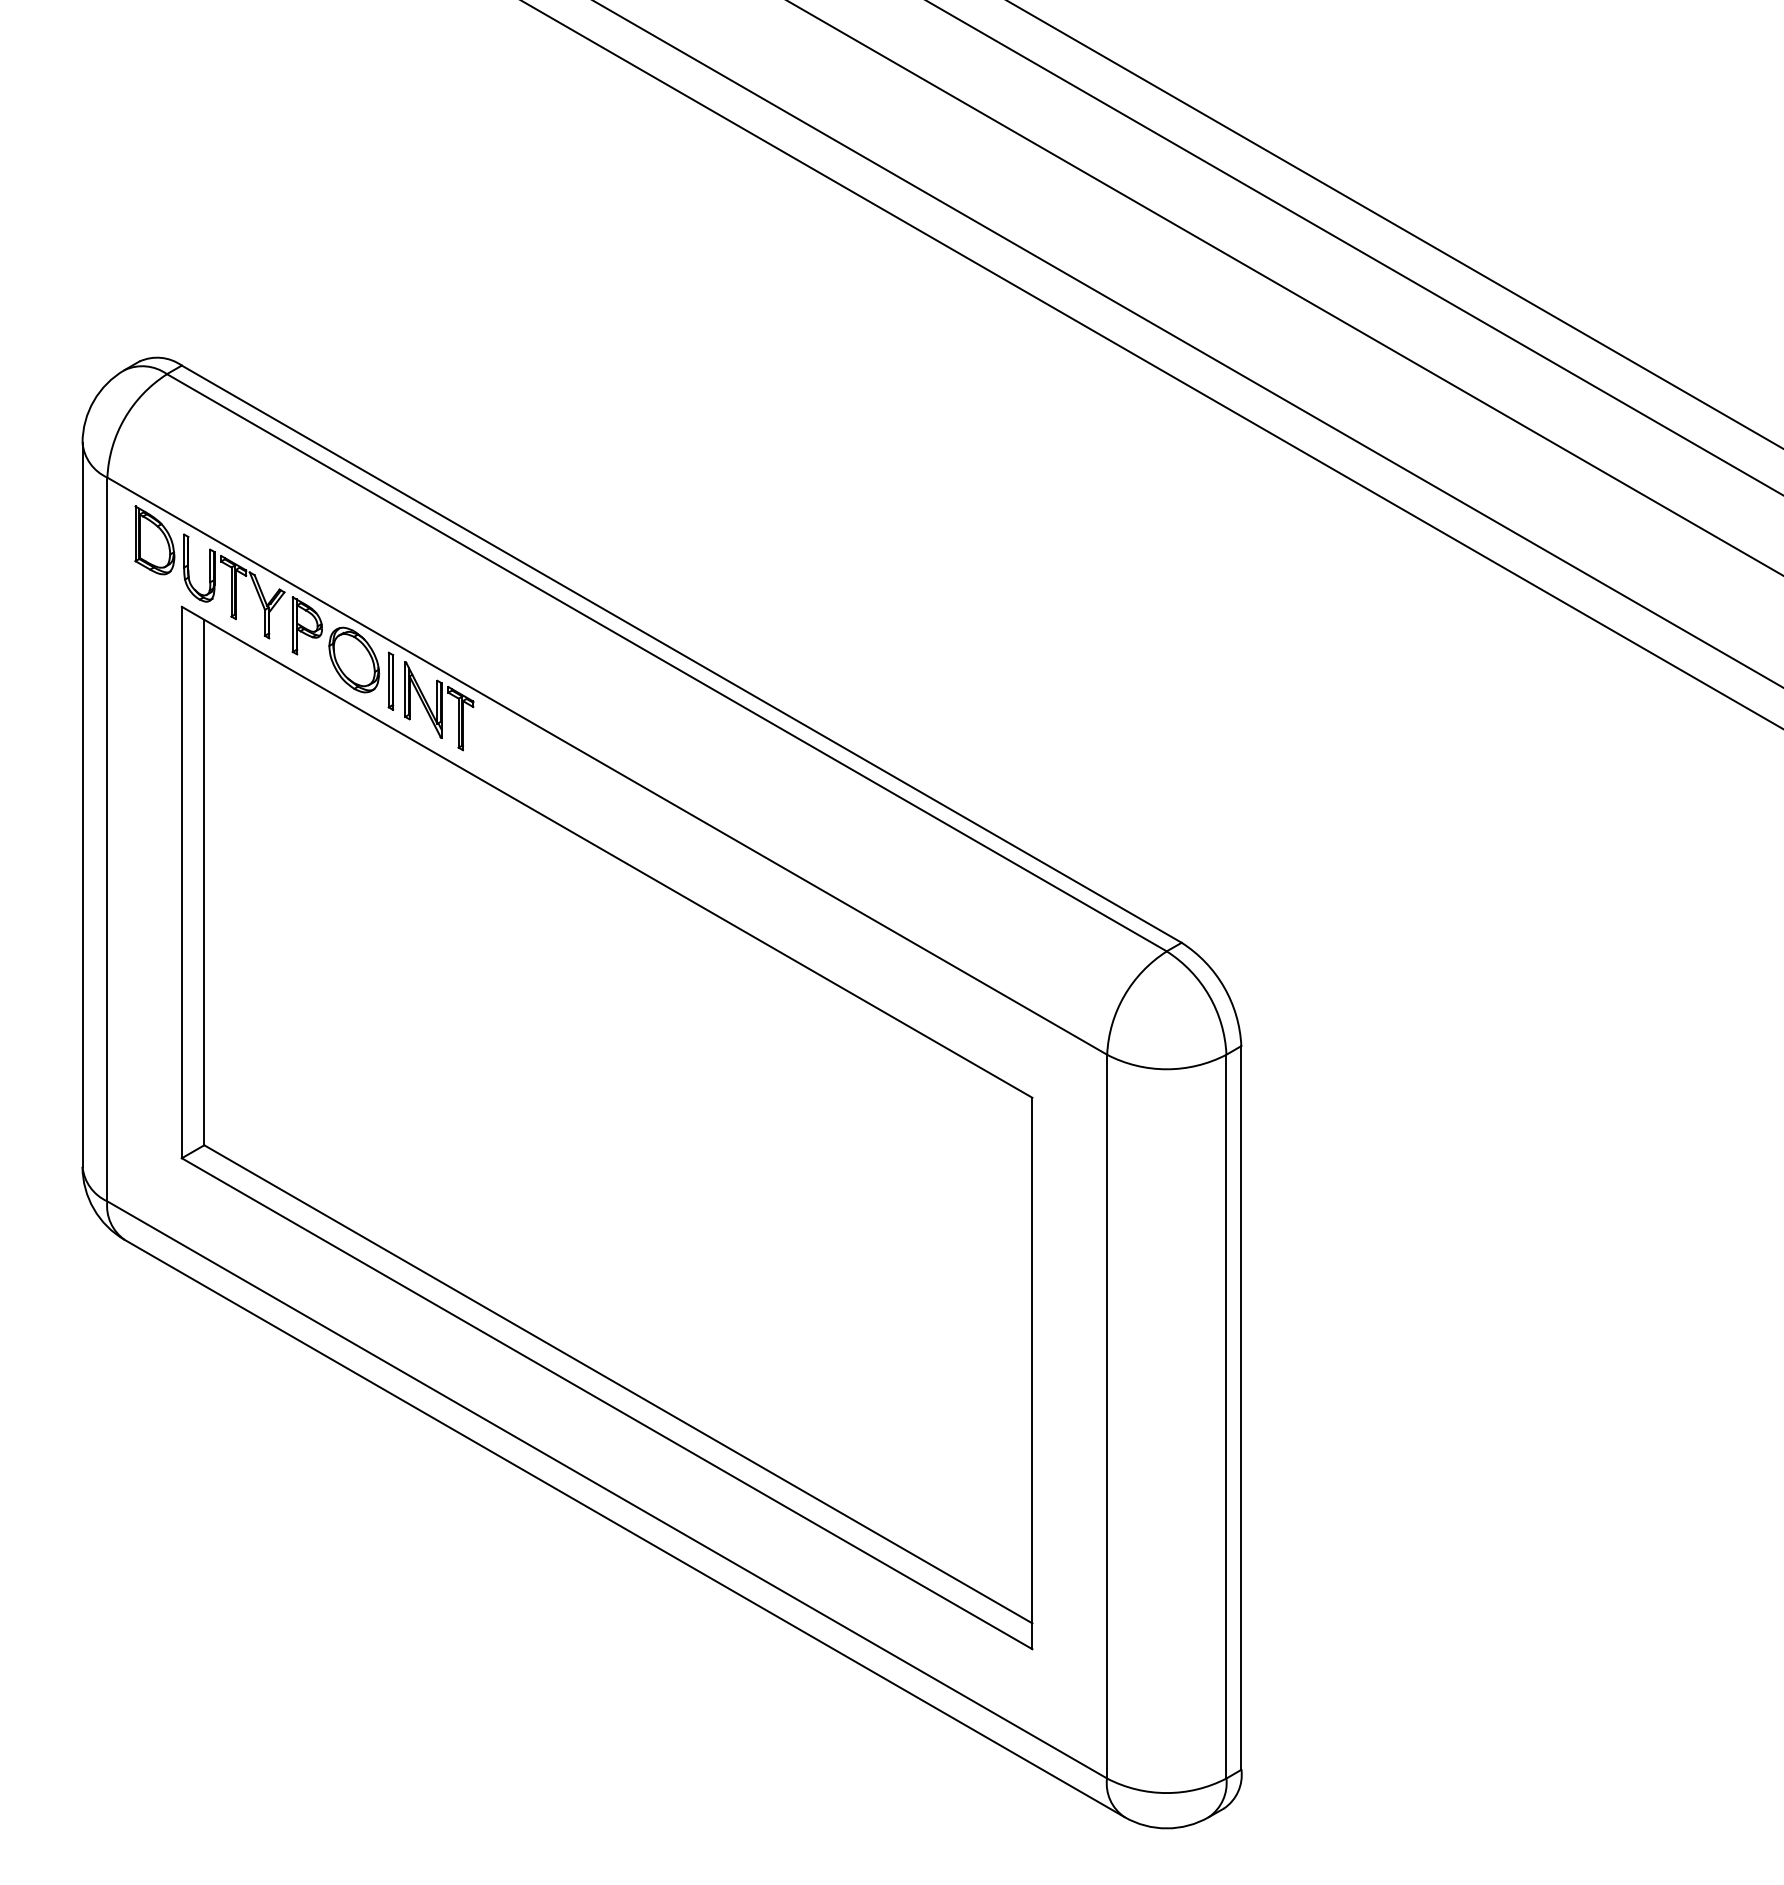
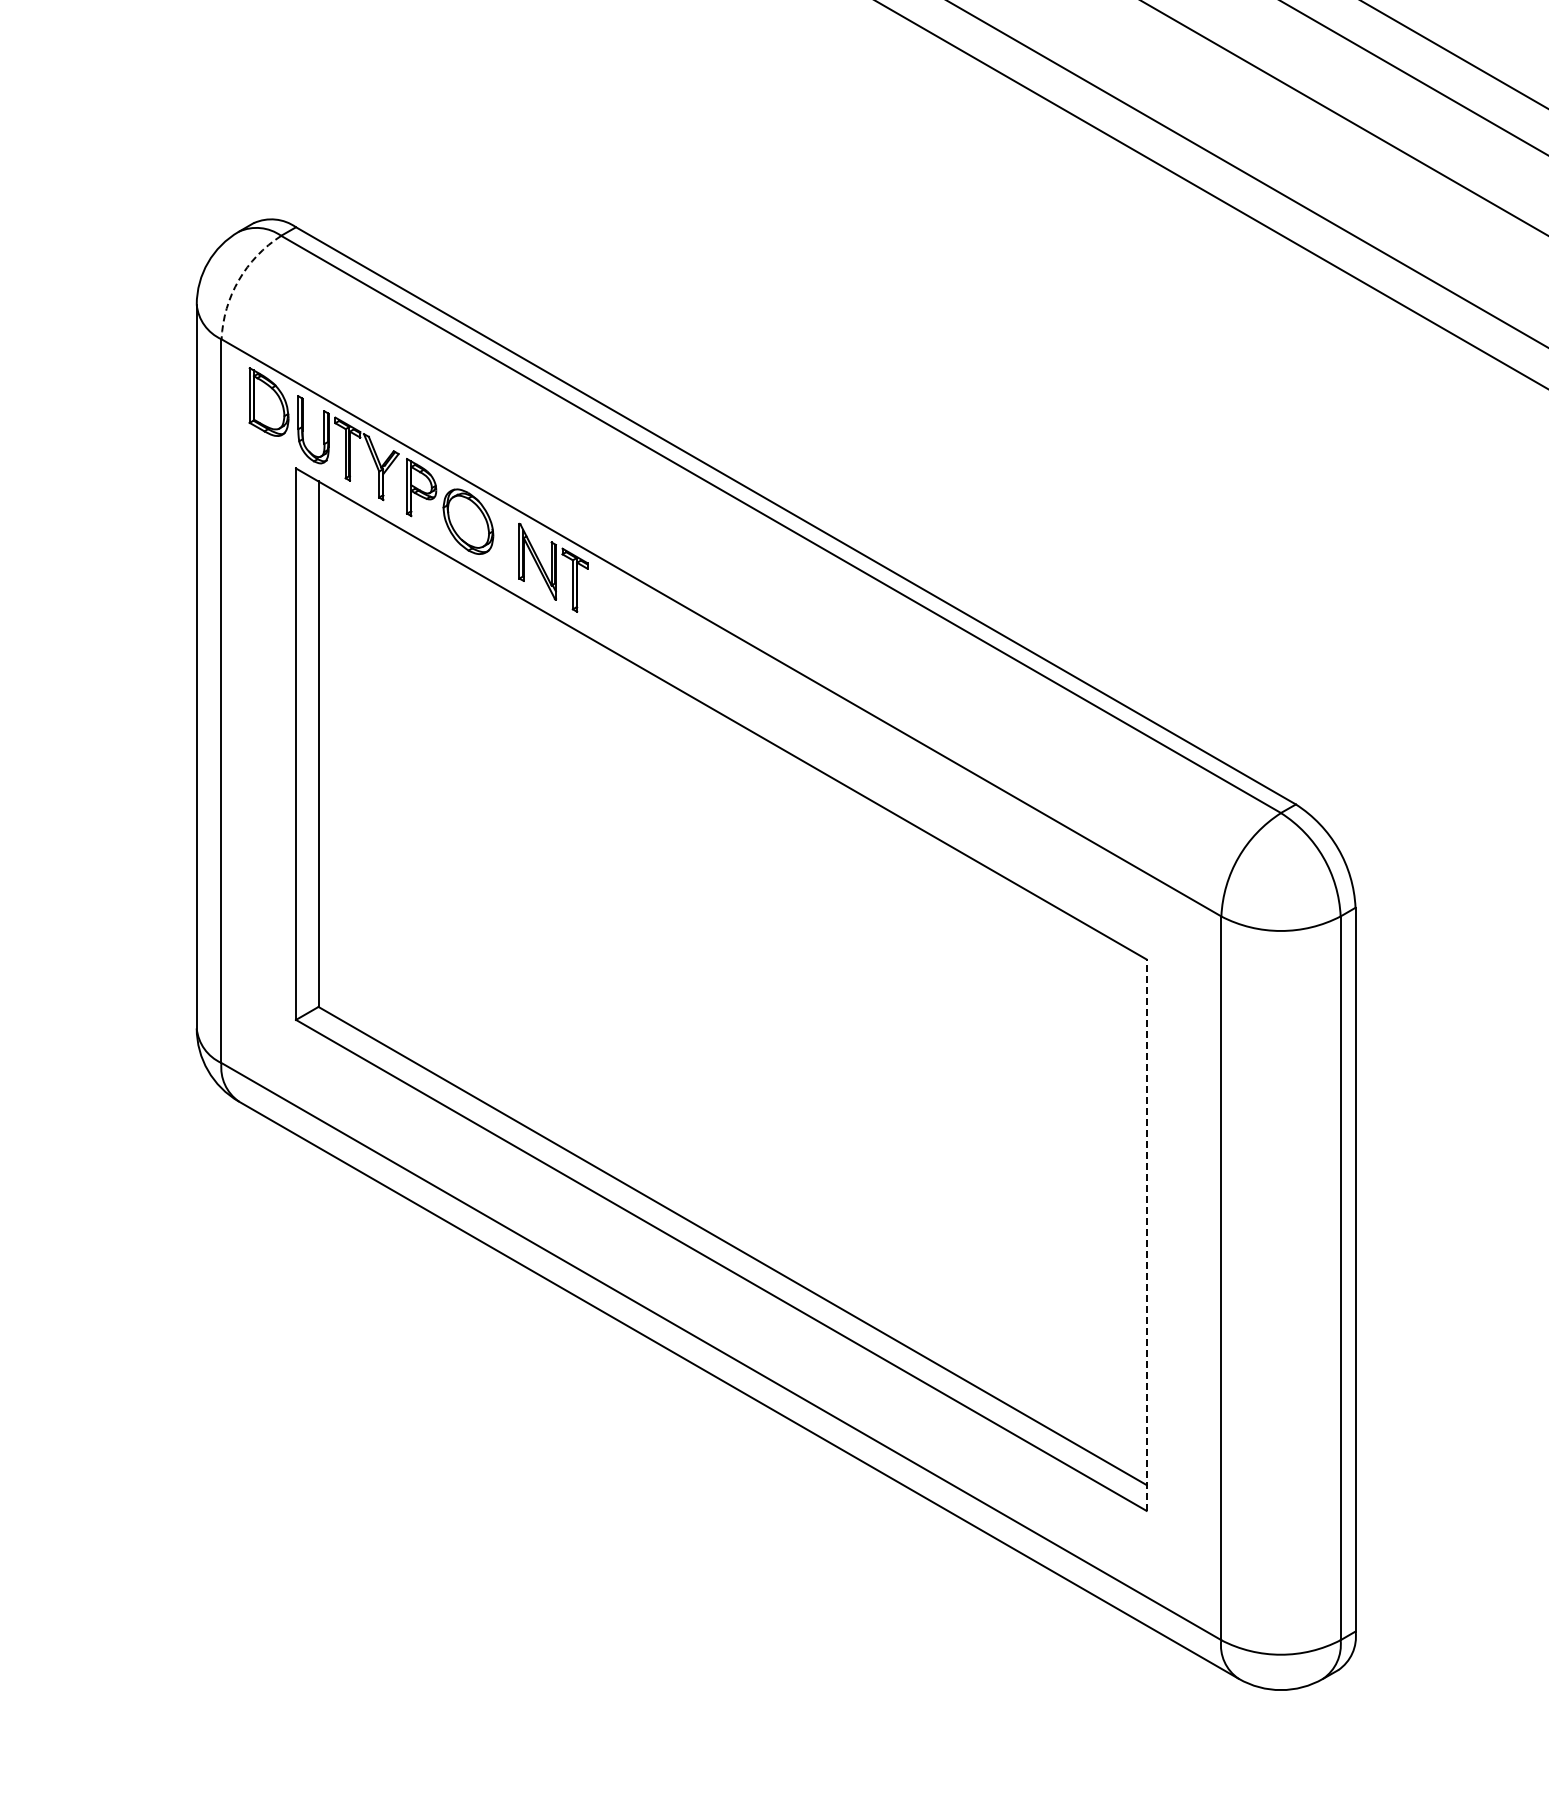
arc: (124, 418) -> (238, 280), solid -> dashed
part: (390, 680) -> (504, 542), removed
line: (1032, 1373) -> (1146, 1235), solid -> dashed

